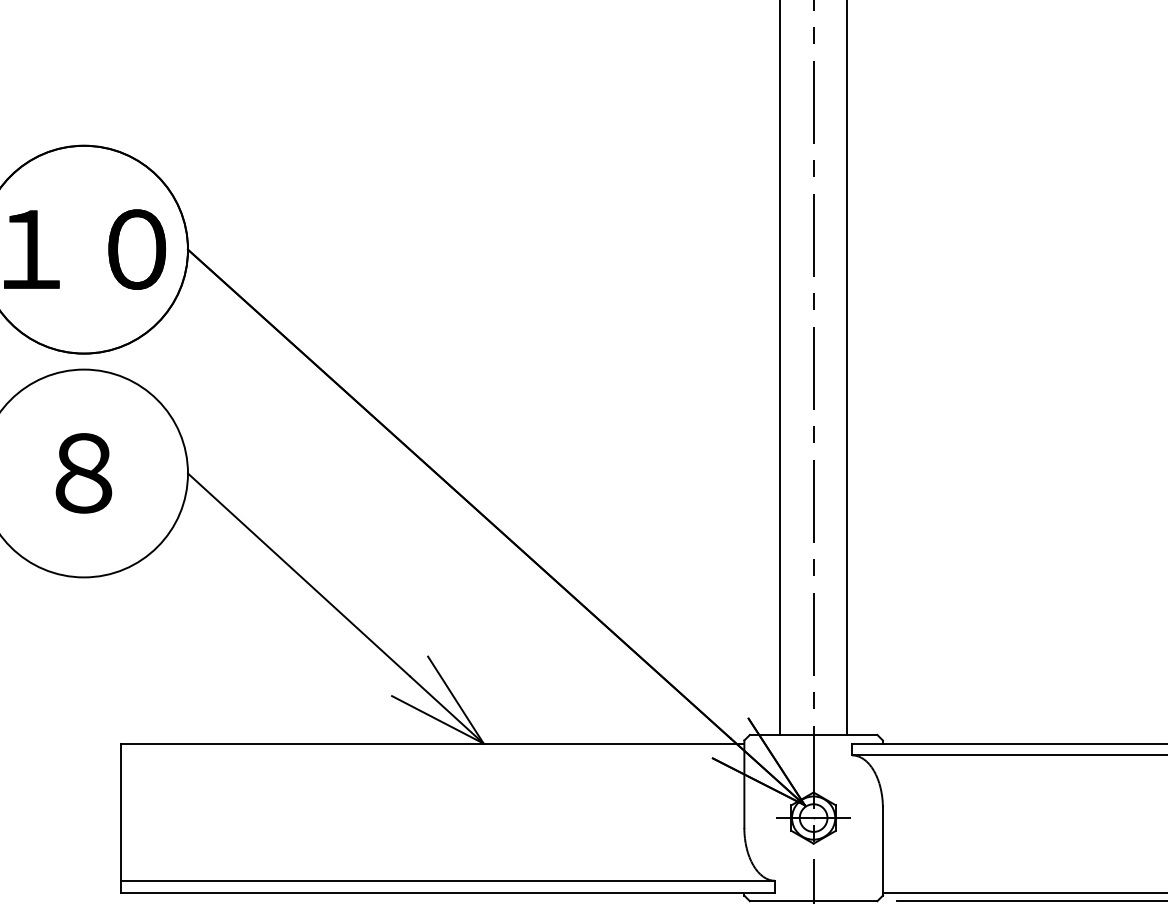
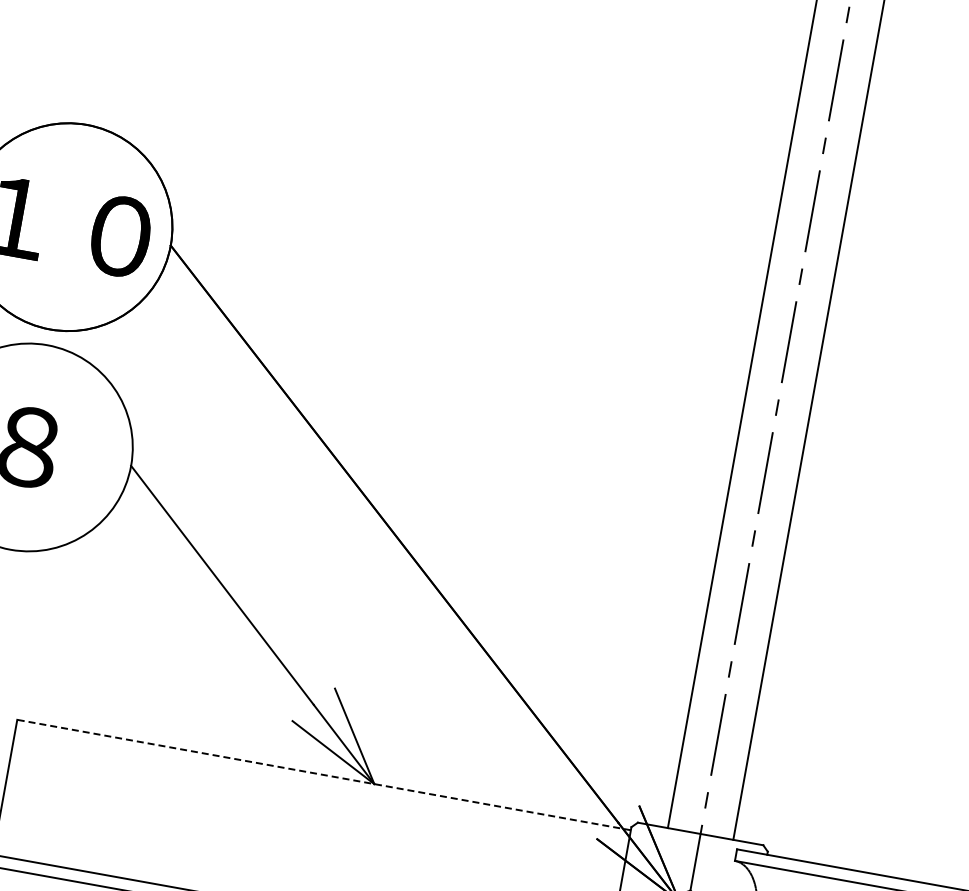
line: (432, 743) -> (323, 774), solid -> dashed

